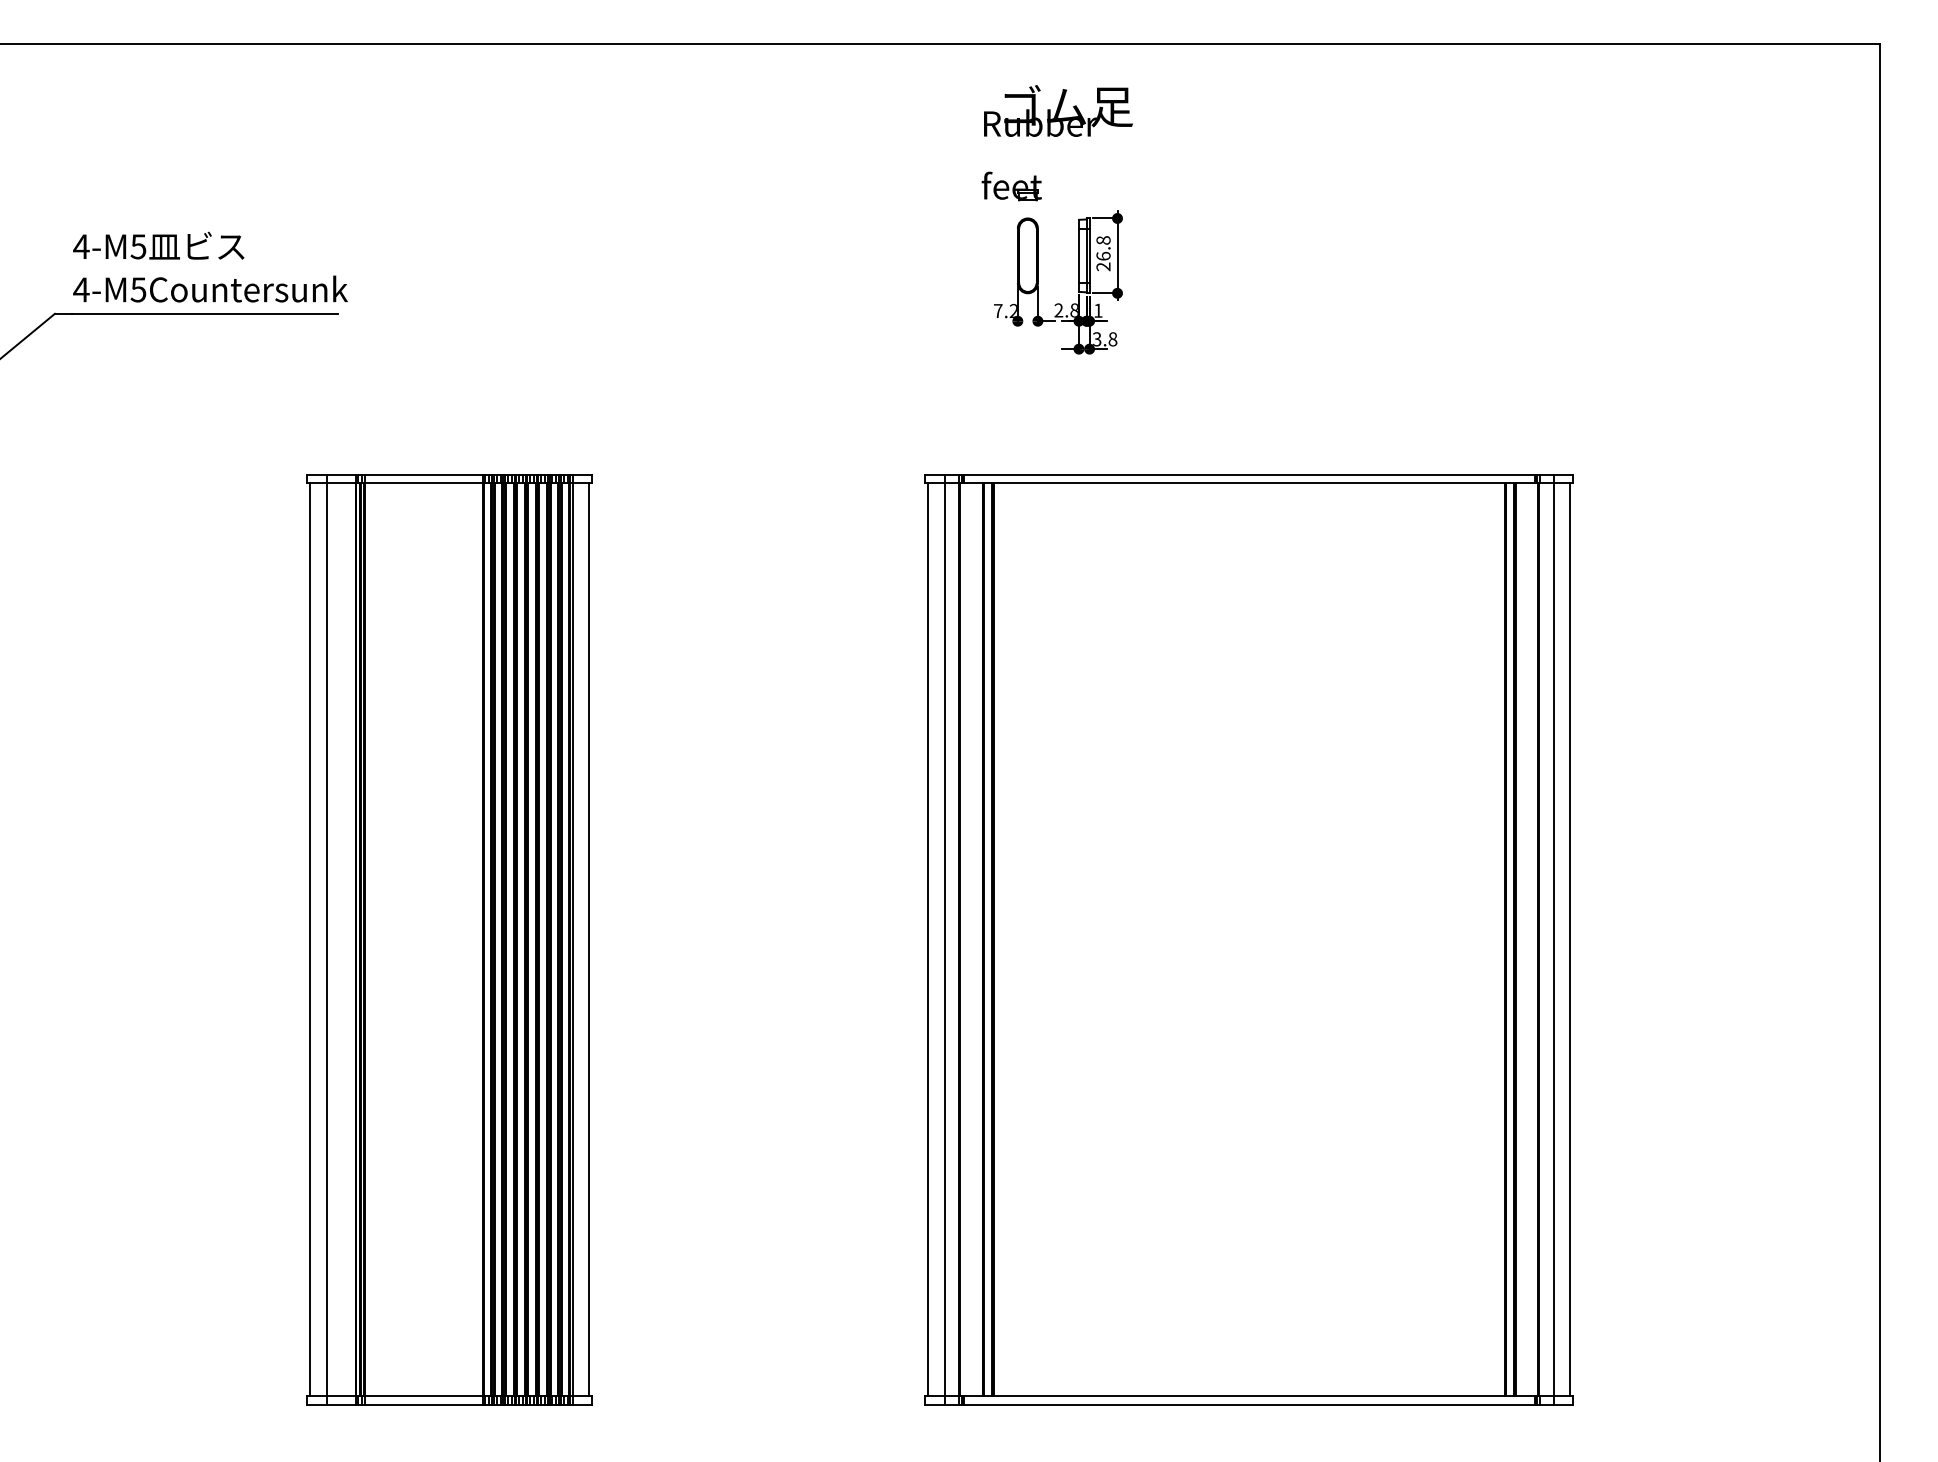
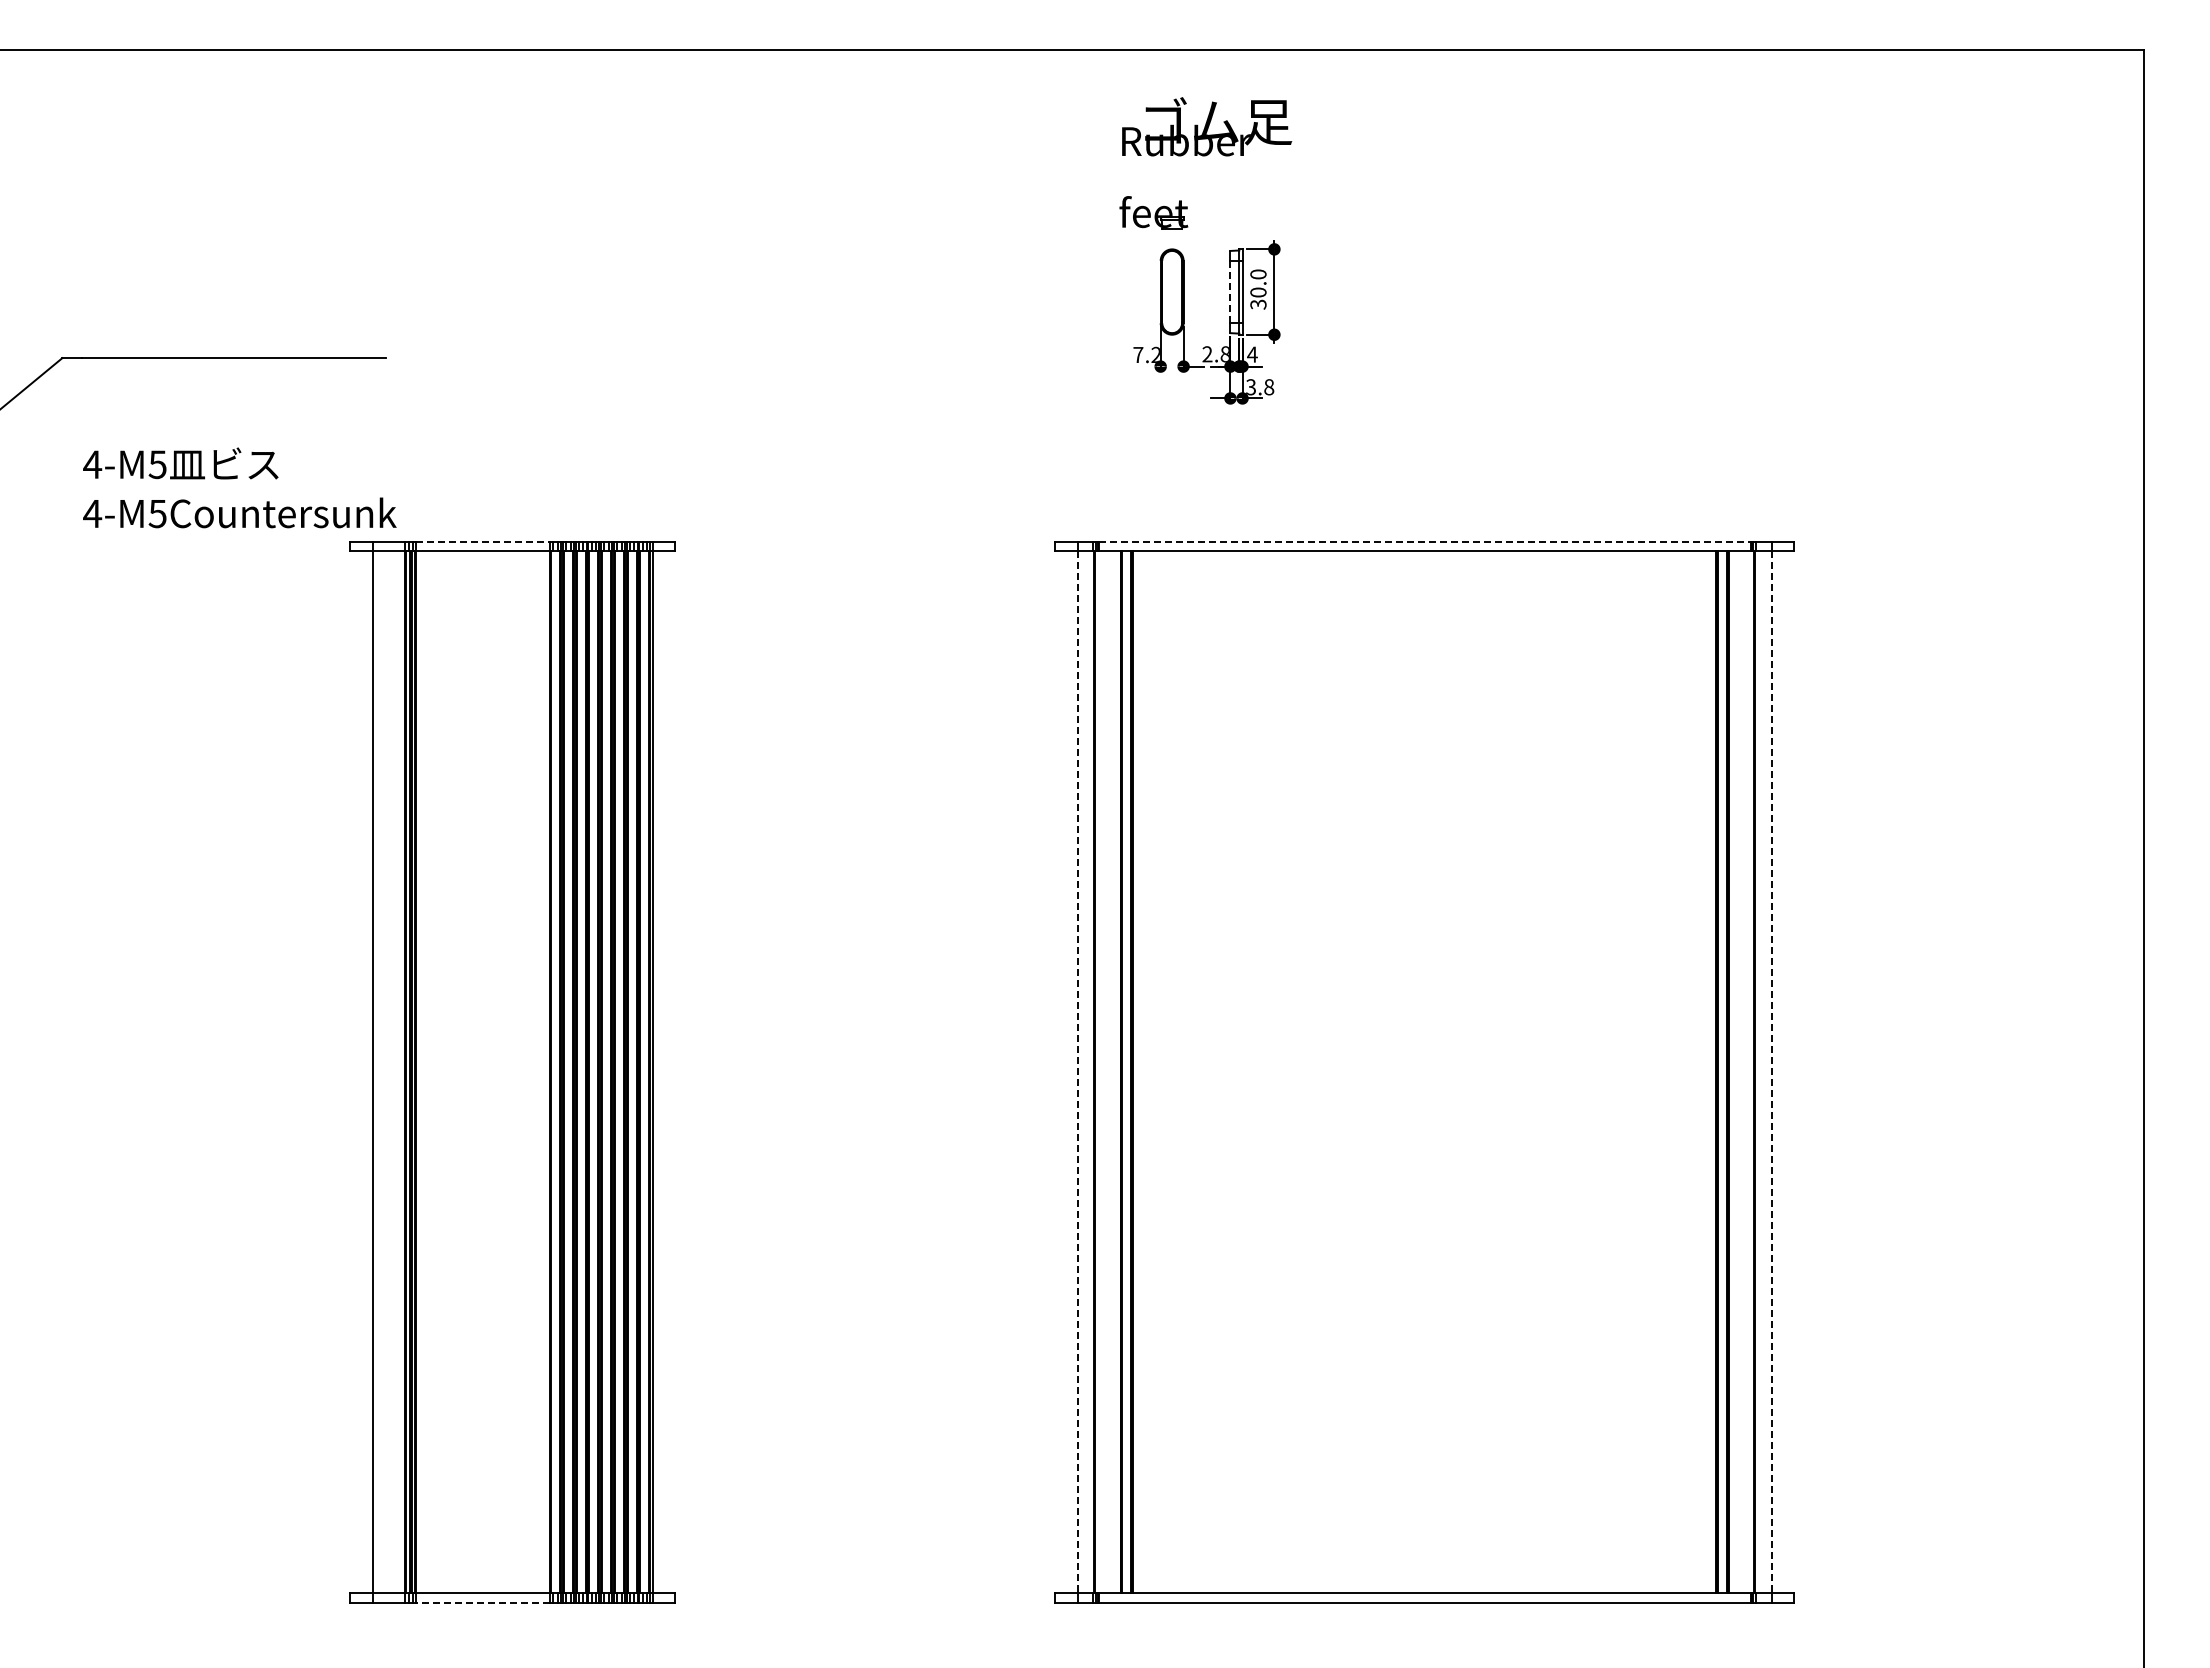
text: (1103, 253) -> (1258, 289), 26.8 -> 30.0
line: (1079, 255) -> (1230, 291), solid -> dashed
text: (210, 266) -> (239, 487), moved
text: (1098, 310) -> (1252, 354), 1 -> 4
line: (424, 474) -> (483, 541), solid -> dashed
line: (1249, 474) -> (1424, 541), solid -> dashed
line: (310, 940) -> (353, 1072), removed
line: (588, 940) -> (671, 1072), removed
line: (928, 940) -> (1058, 1072), removed
line: (944, 940) -> (1077, 1072), solid -> dashed
line: (1553, 940) -> (1771, 1072), solid -> dashed
line: (1570, 940) -> (1791, 1072), removed
line: (424, 1404) -> (483, 1602), solid -> dashed

